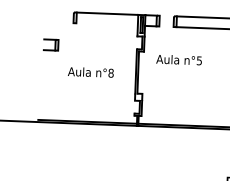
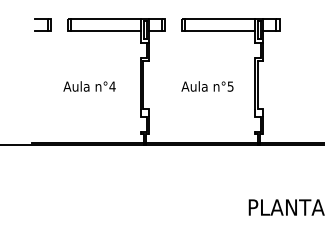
line: (106, 24) -> (105, 31), added
part: (50, 44) -> (42, 24), moved
text: (179, 59) -> (207, 86), moved
text: (111, 73) -> (112, 86), n°8 -> n°4

